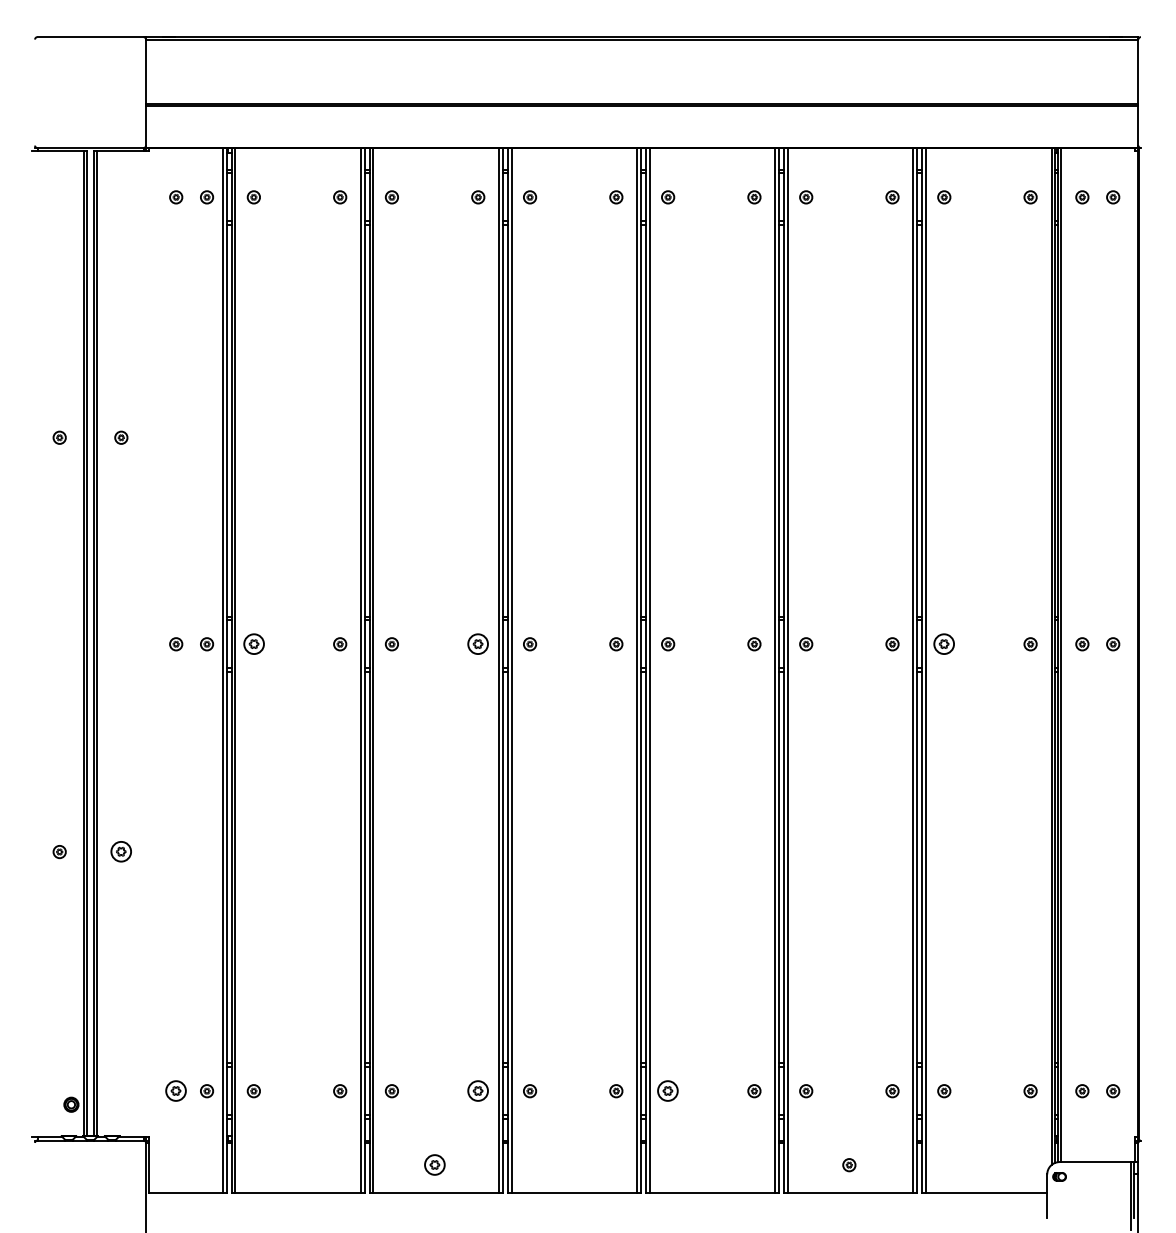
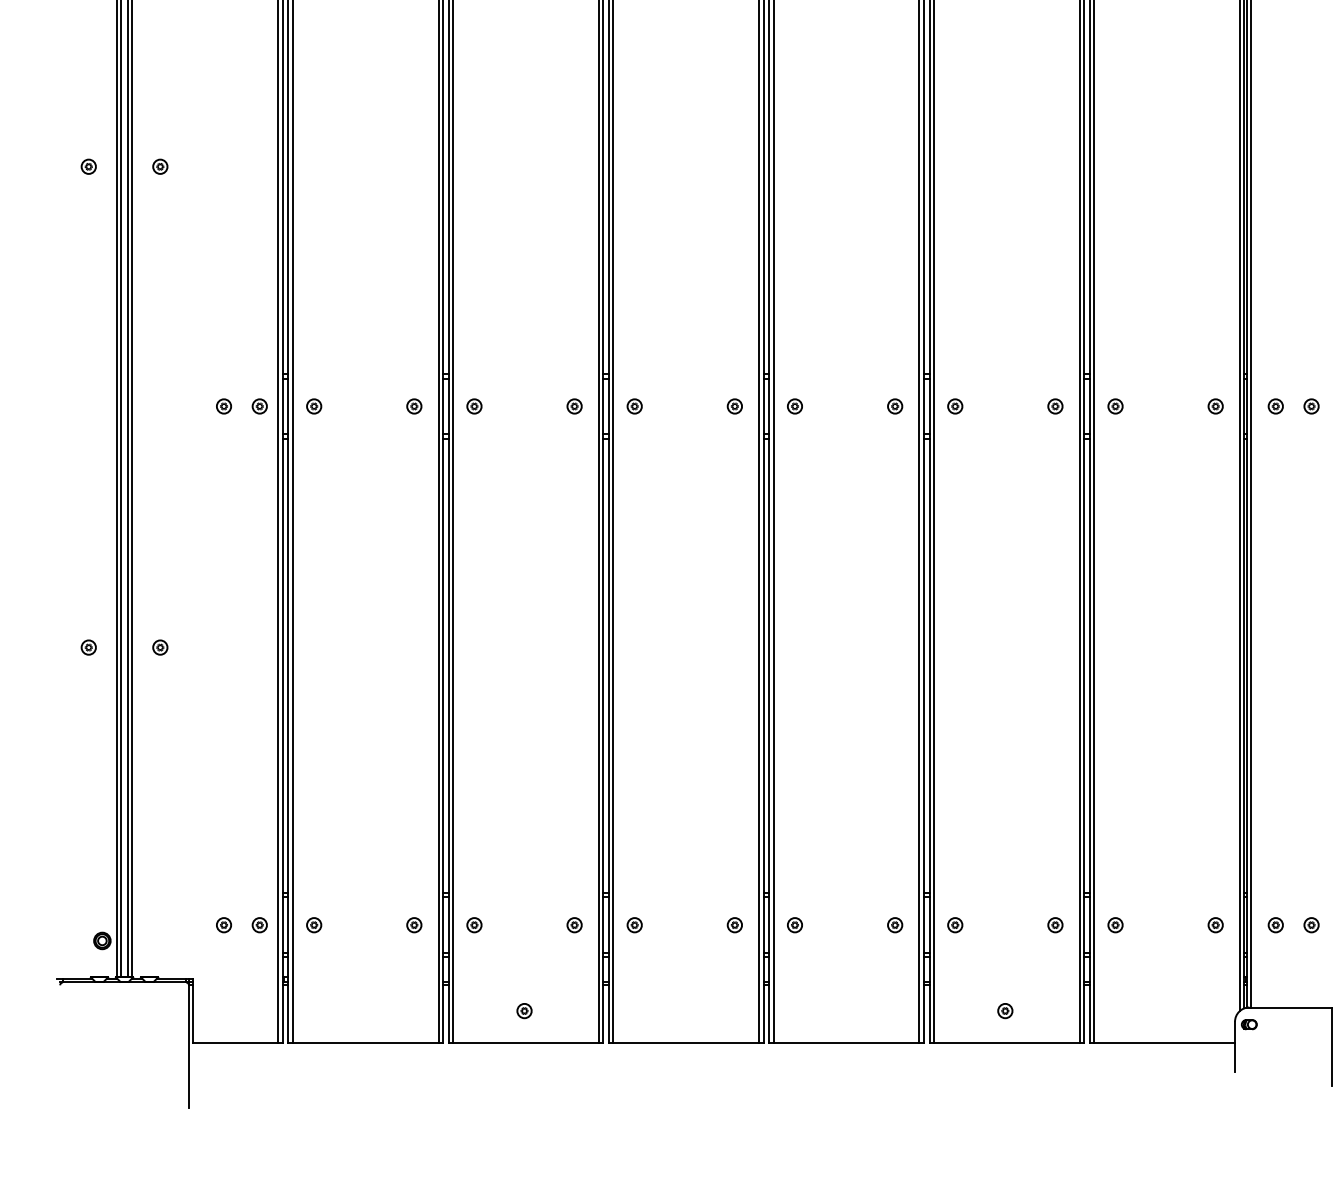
part: (253, 644) -> (313, 406), size x0.62
part: (478, 644) -> (574, 406), size x0.62
part: (944, 644) -> (1115, 406), size x0.62
part: (121, 852) -> (160, 648), size x0.62
part: (176, 1091) -> (224, 925), size x0.62
part: (478, 1091) -> (574, 925), size x0.62
part: (668, 1091) -> (795, 925), size x0.62
part: (435, 1165) -> (524, 1011), size x0.62

